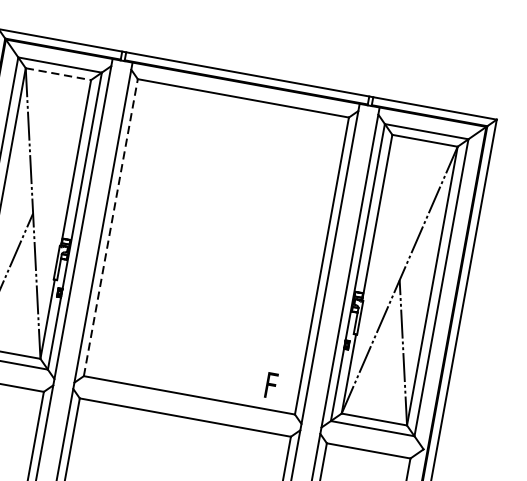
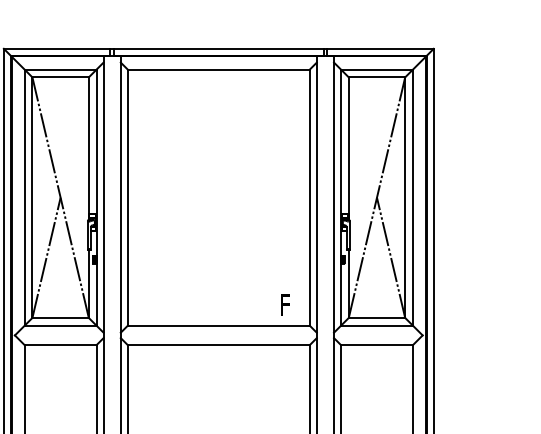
line: (59, 74) -> (61, 77), dashed -> solid
line: (110, 227) -> (127, 197), dashed -> solid

